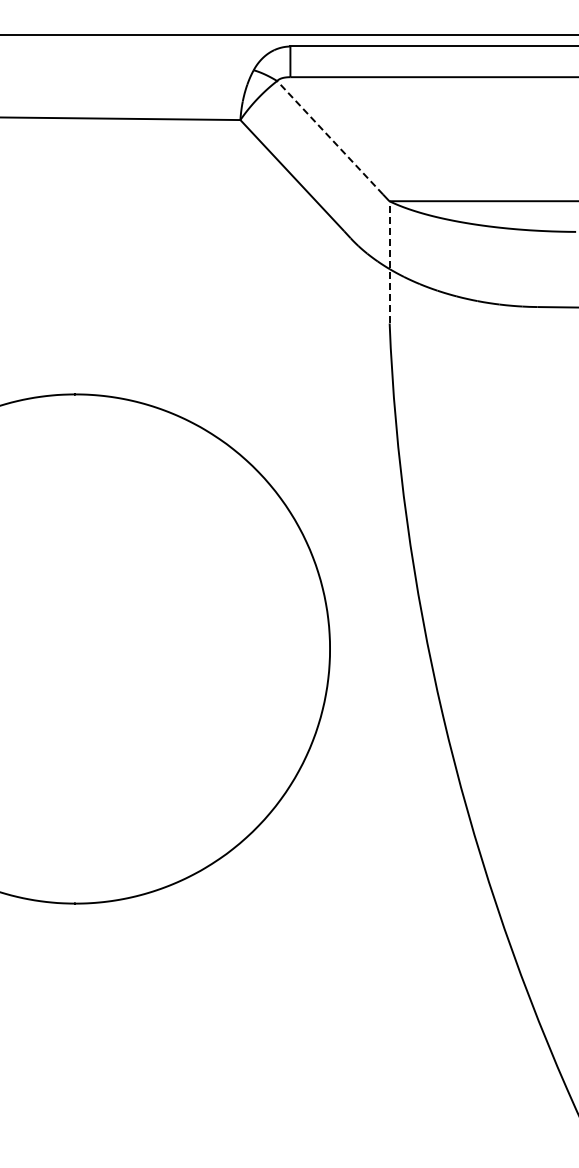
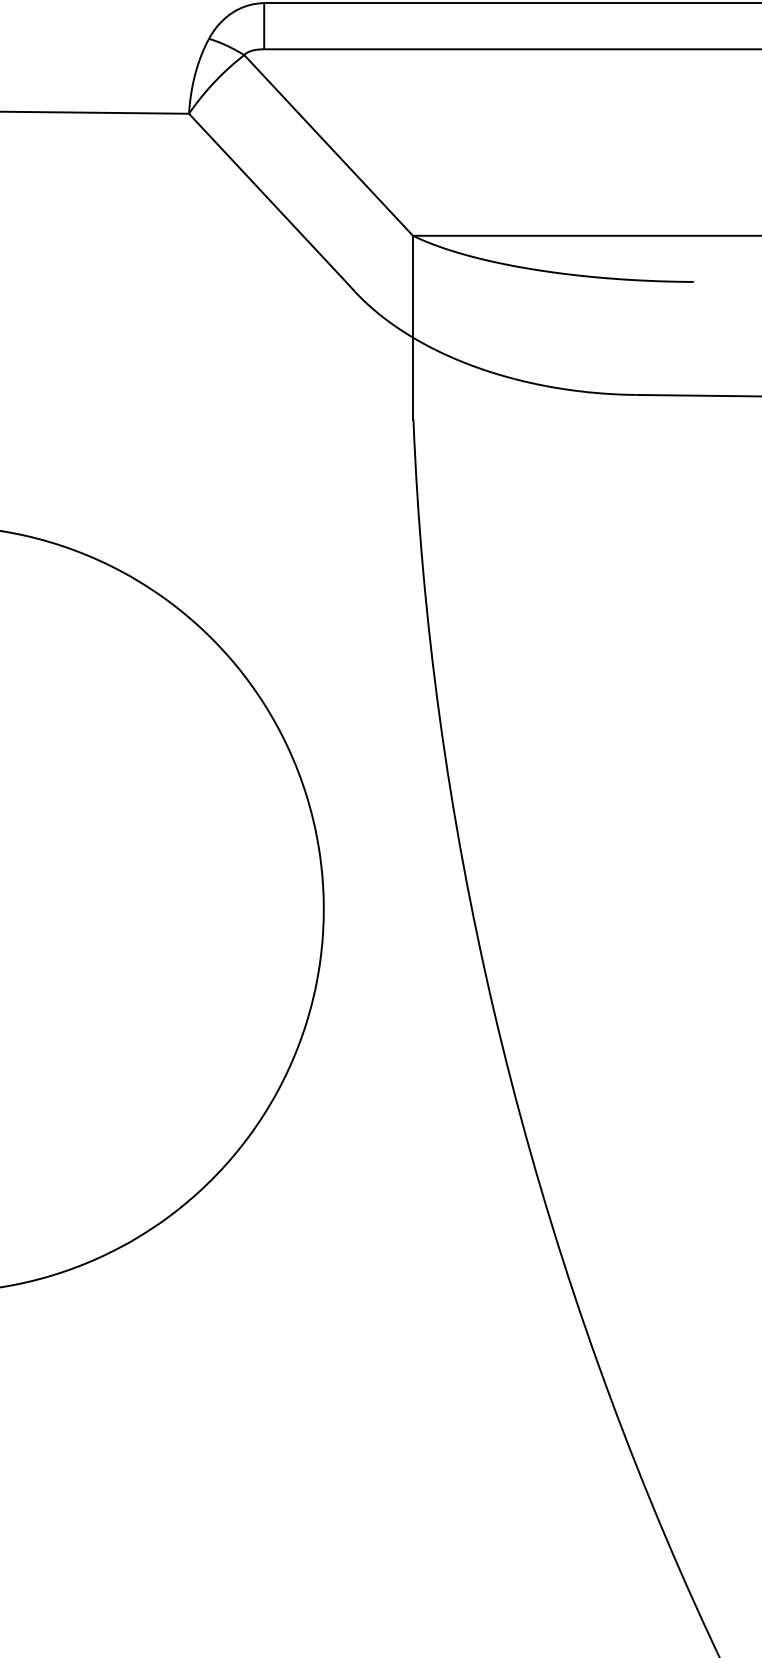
line: (330, 137) -> (324, 139), dashed -> solid
line: (389, 261) -> (413, 326), dashed -> solid

